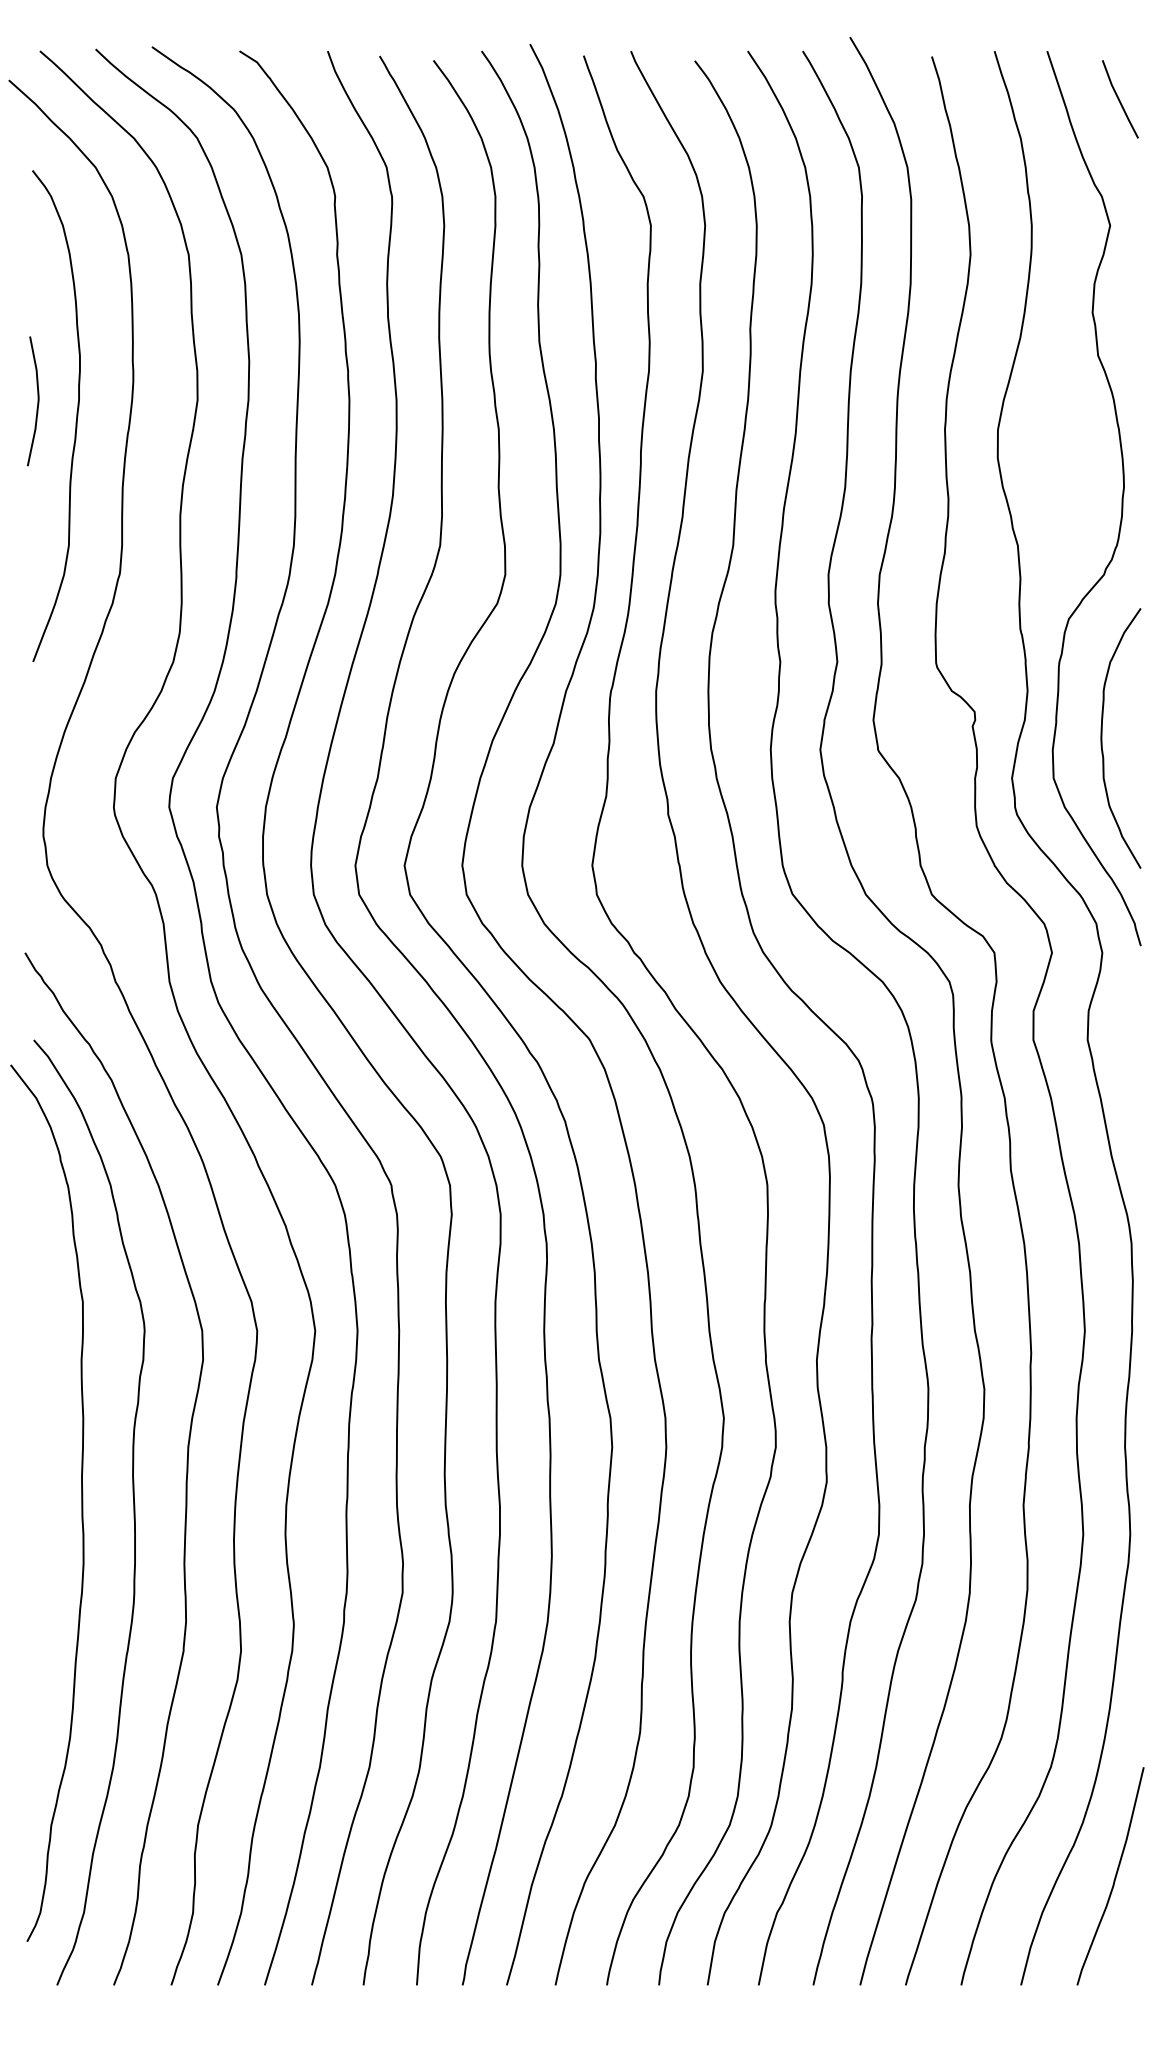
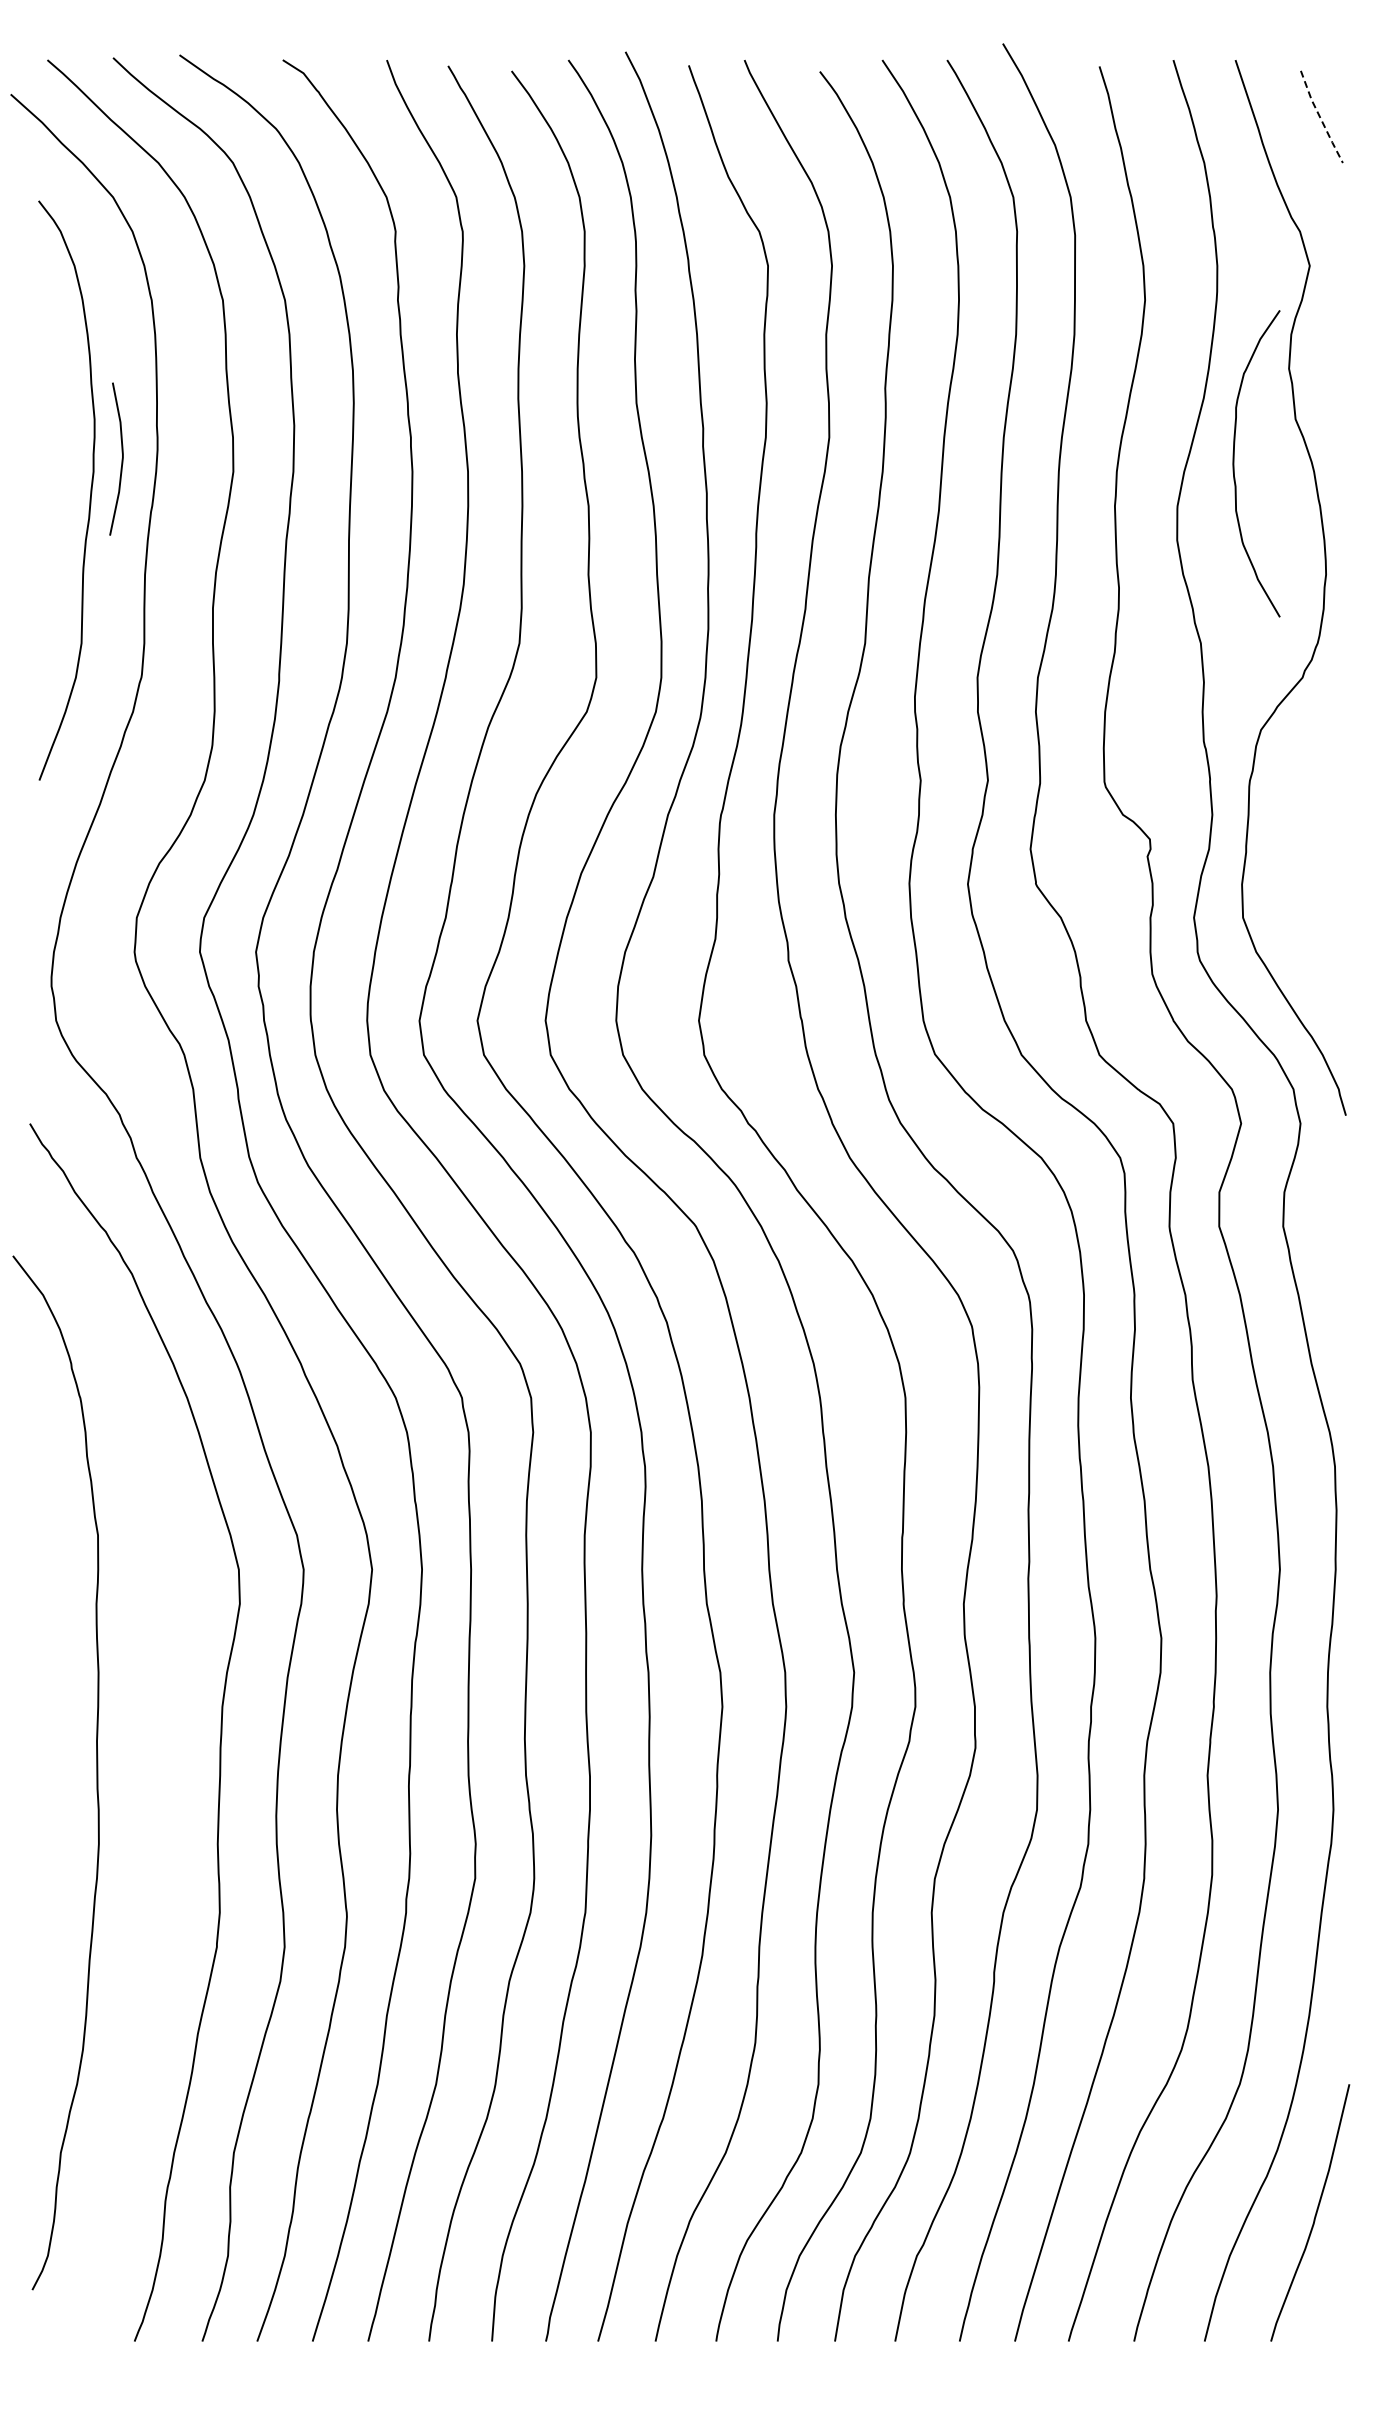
line: (1119, 99) -> (1320, 117), solid -> dashed
curve: (37, 400) -> (121, 458), moved
curve: (1102, 738) -> (1234, 463), moved
curve: (133, 1508) -> (157, 1779), removed

